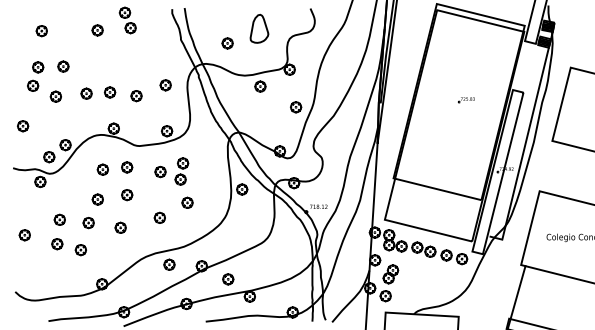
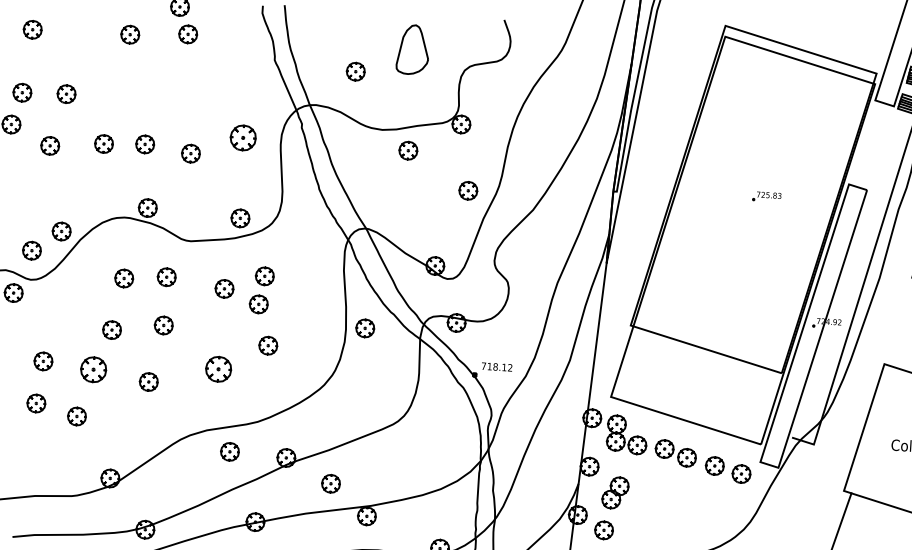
part: (165, 85) -> (242, 138), size x1.4
part: (159, 217) -> (217, 368), size x1.4
part: (88, 223) -> (93, 370), size x1.4

